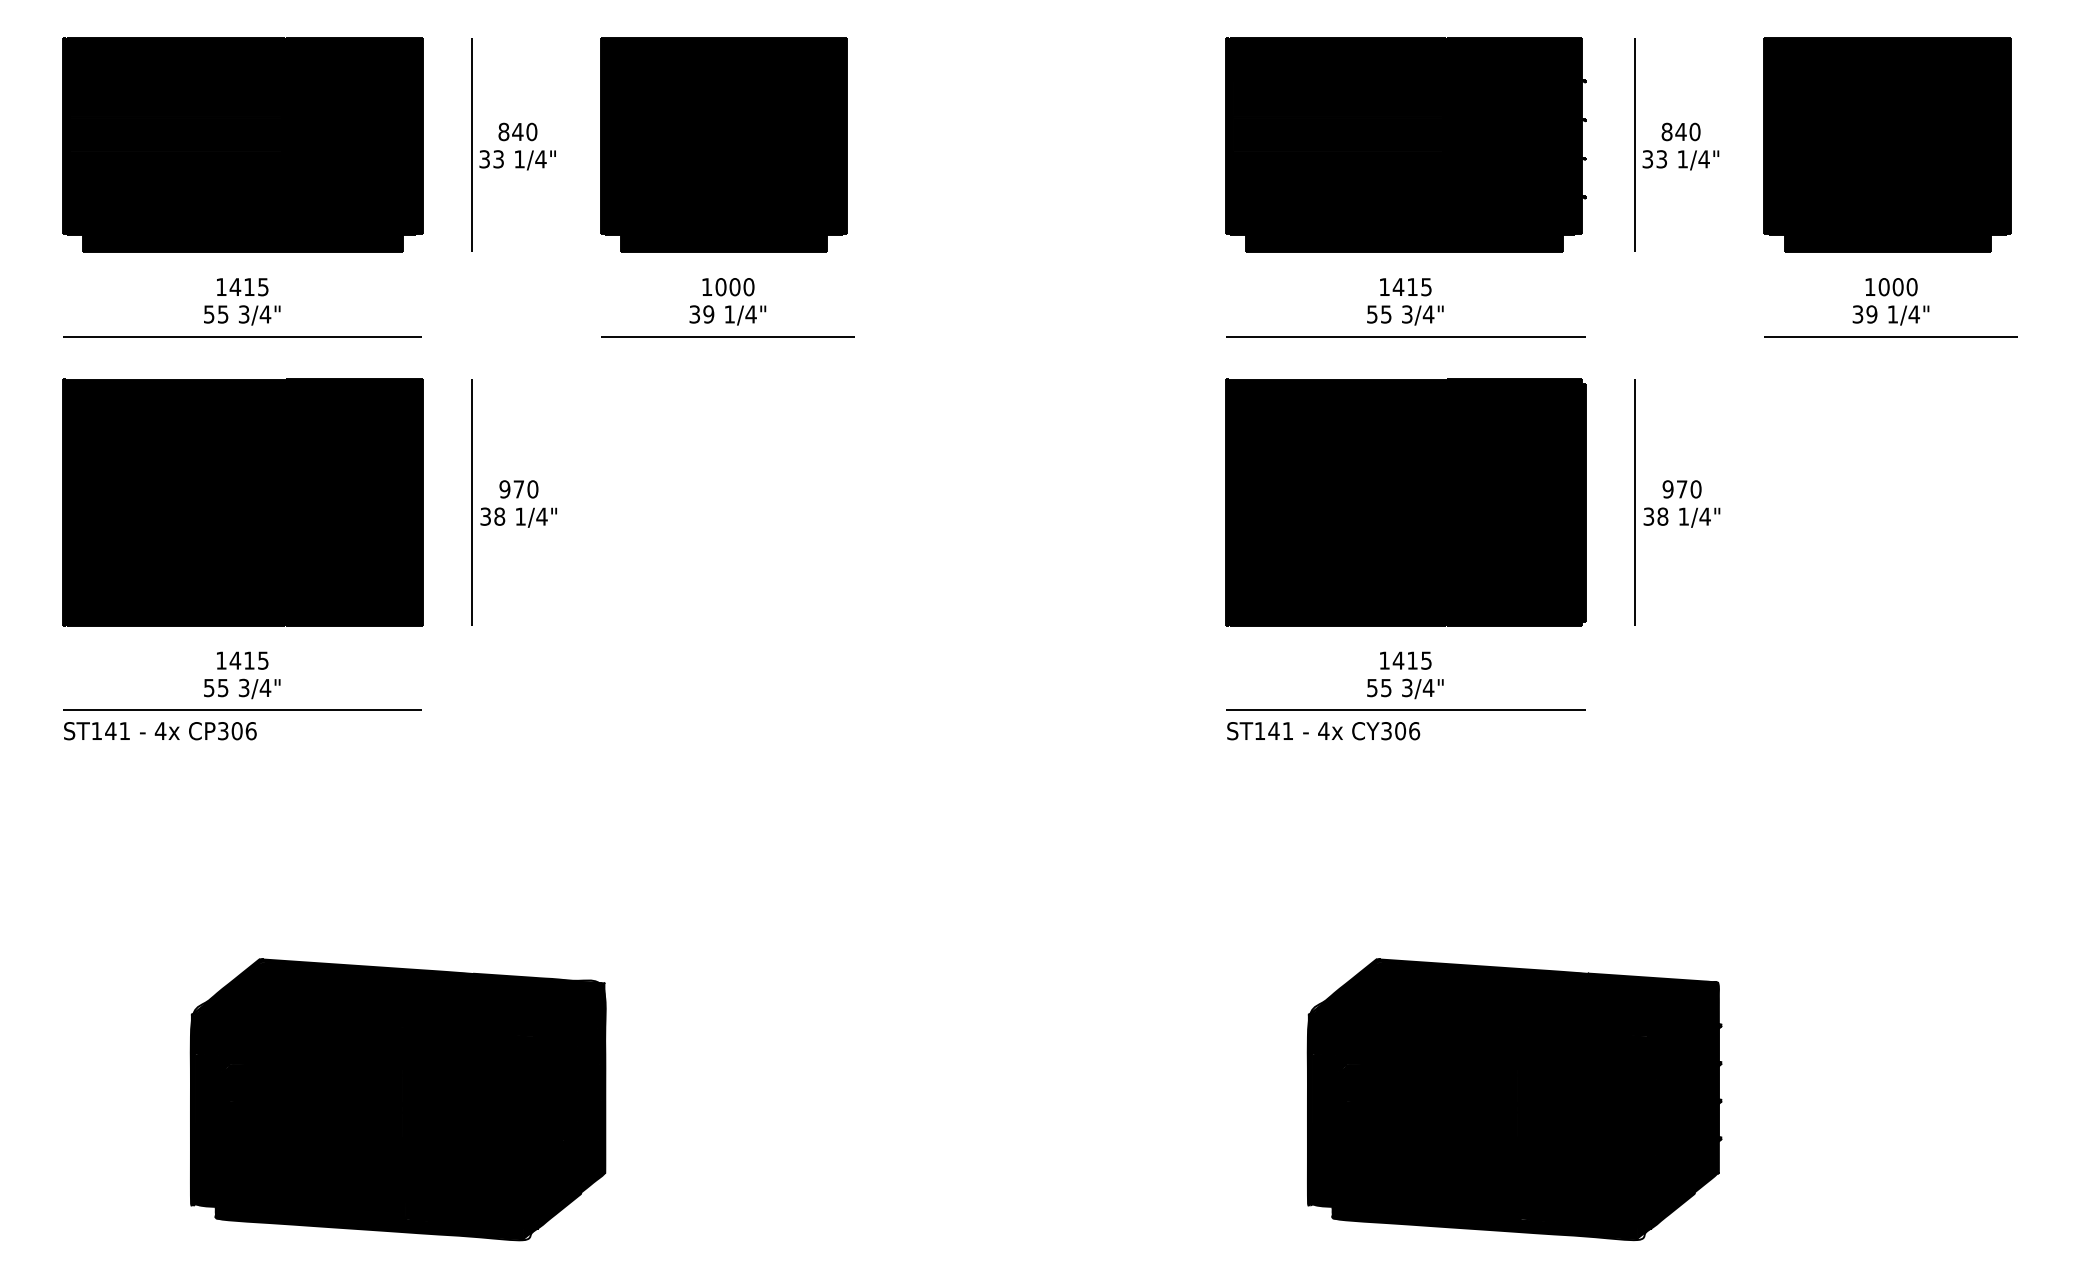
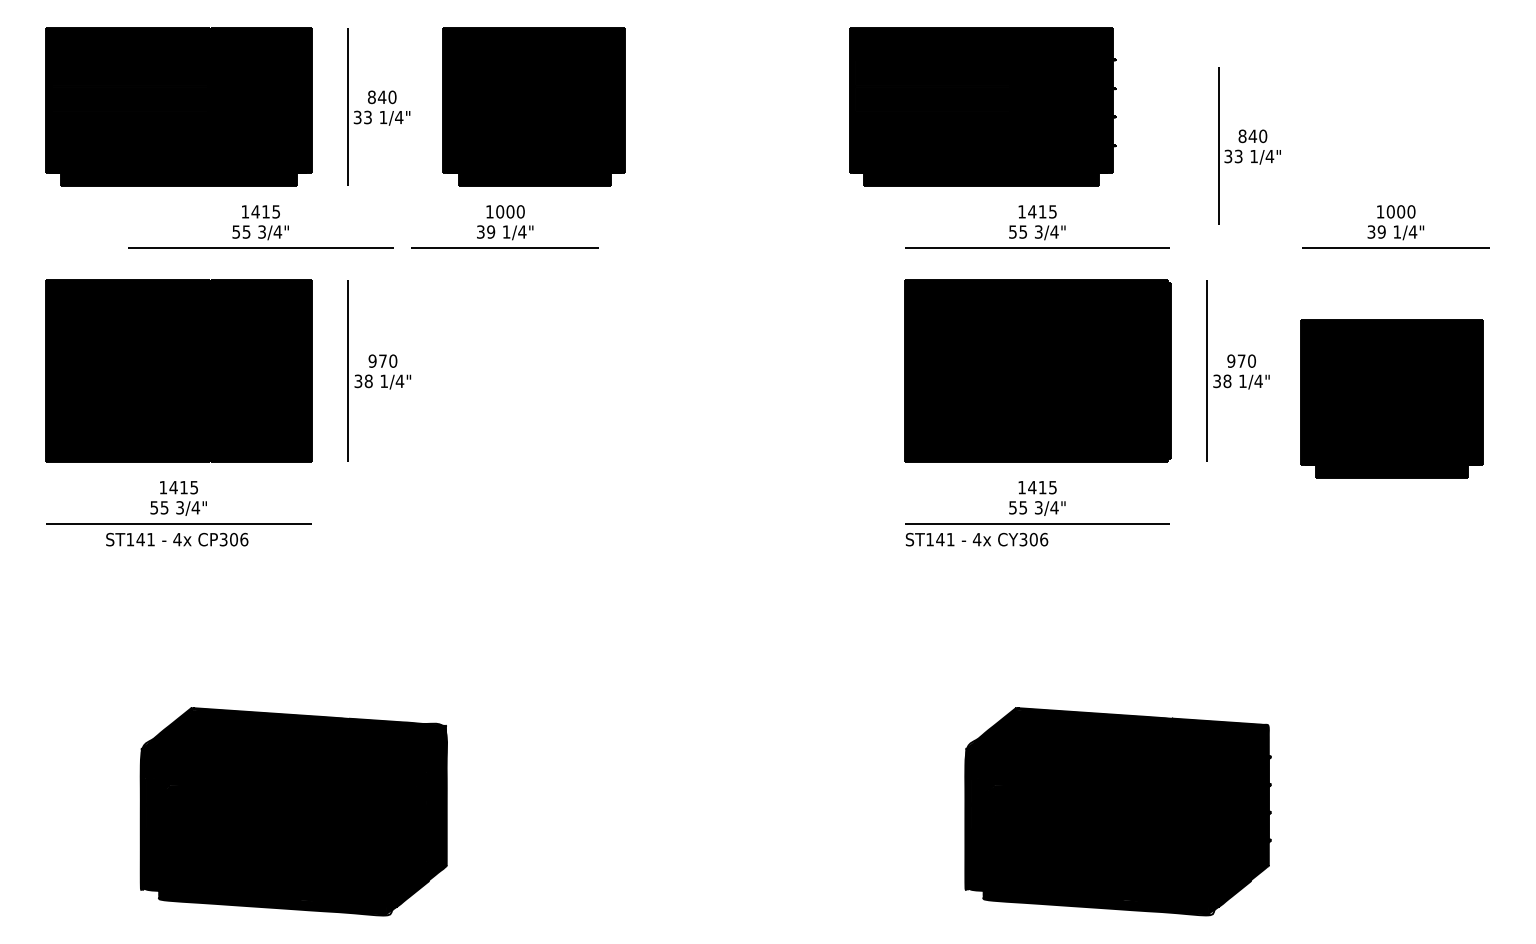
part: (1405, 144) -> (982, 106), moved
part: (1676, 144) -> (1249, 145), moved
part: (1886, 144) -> (1391, 398), moved
part: (241, 306) -> (260, 226), moved
part: (726, 306) -> (504, 226), moved
text: (160, 730) -> (177, 539), moved

